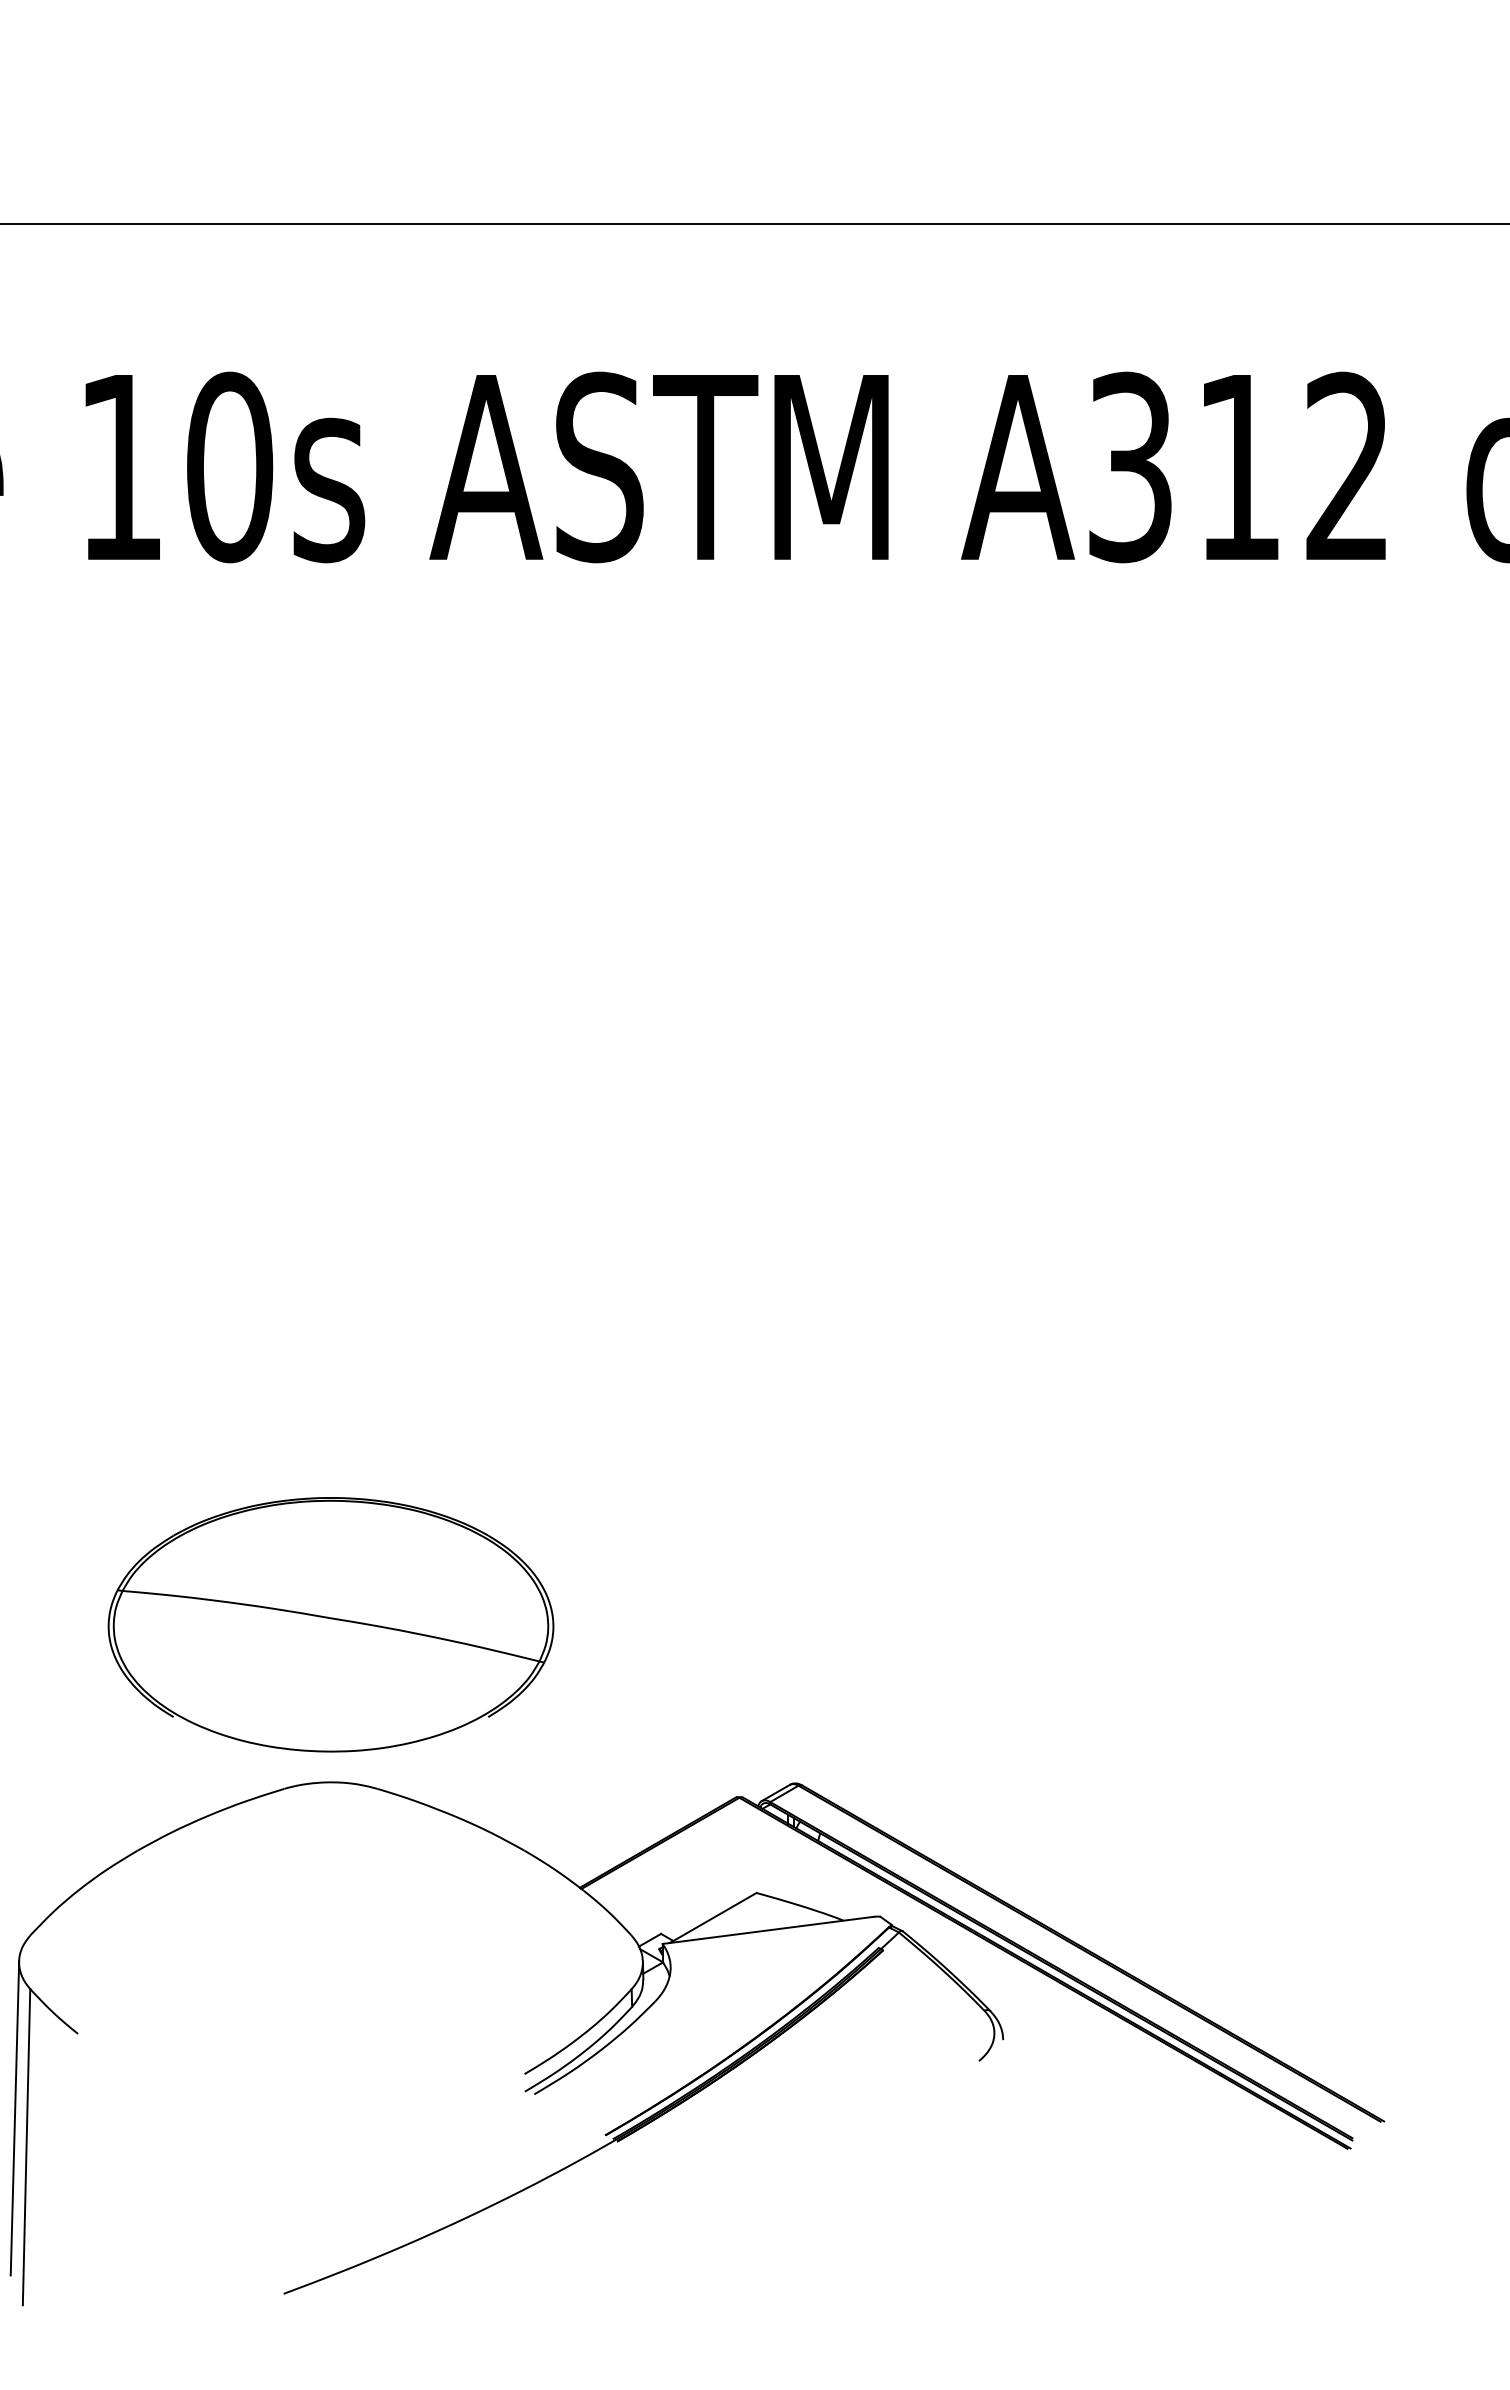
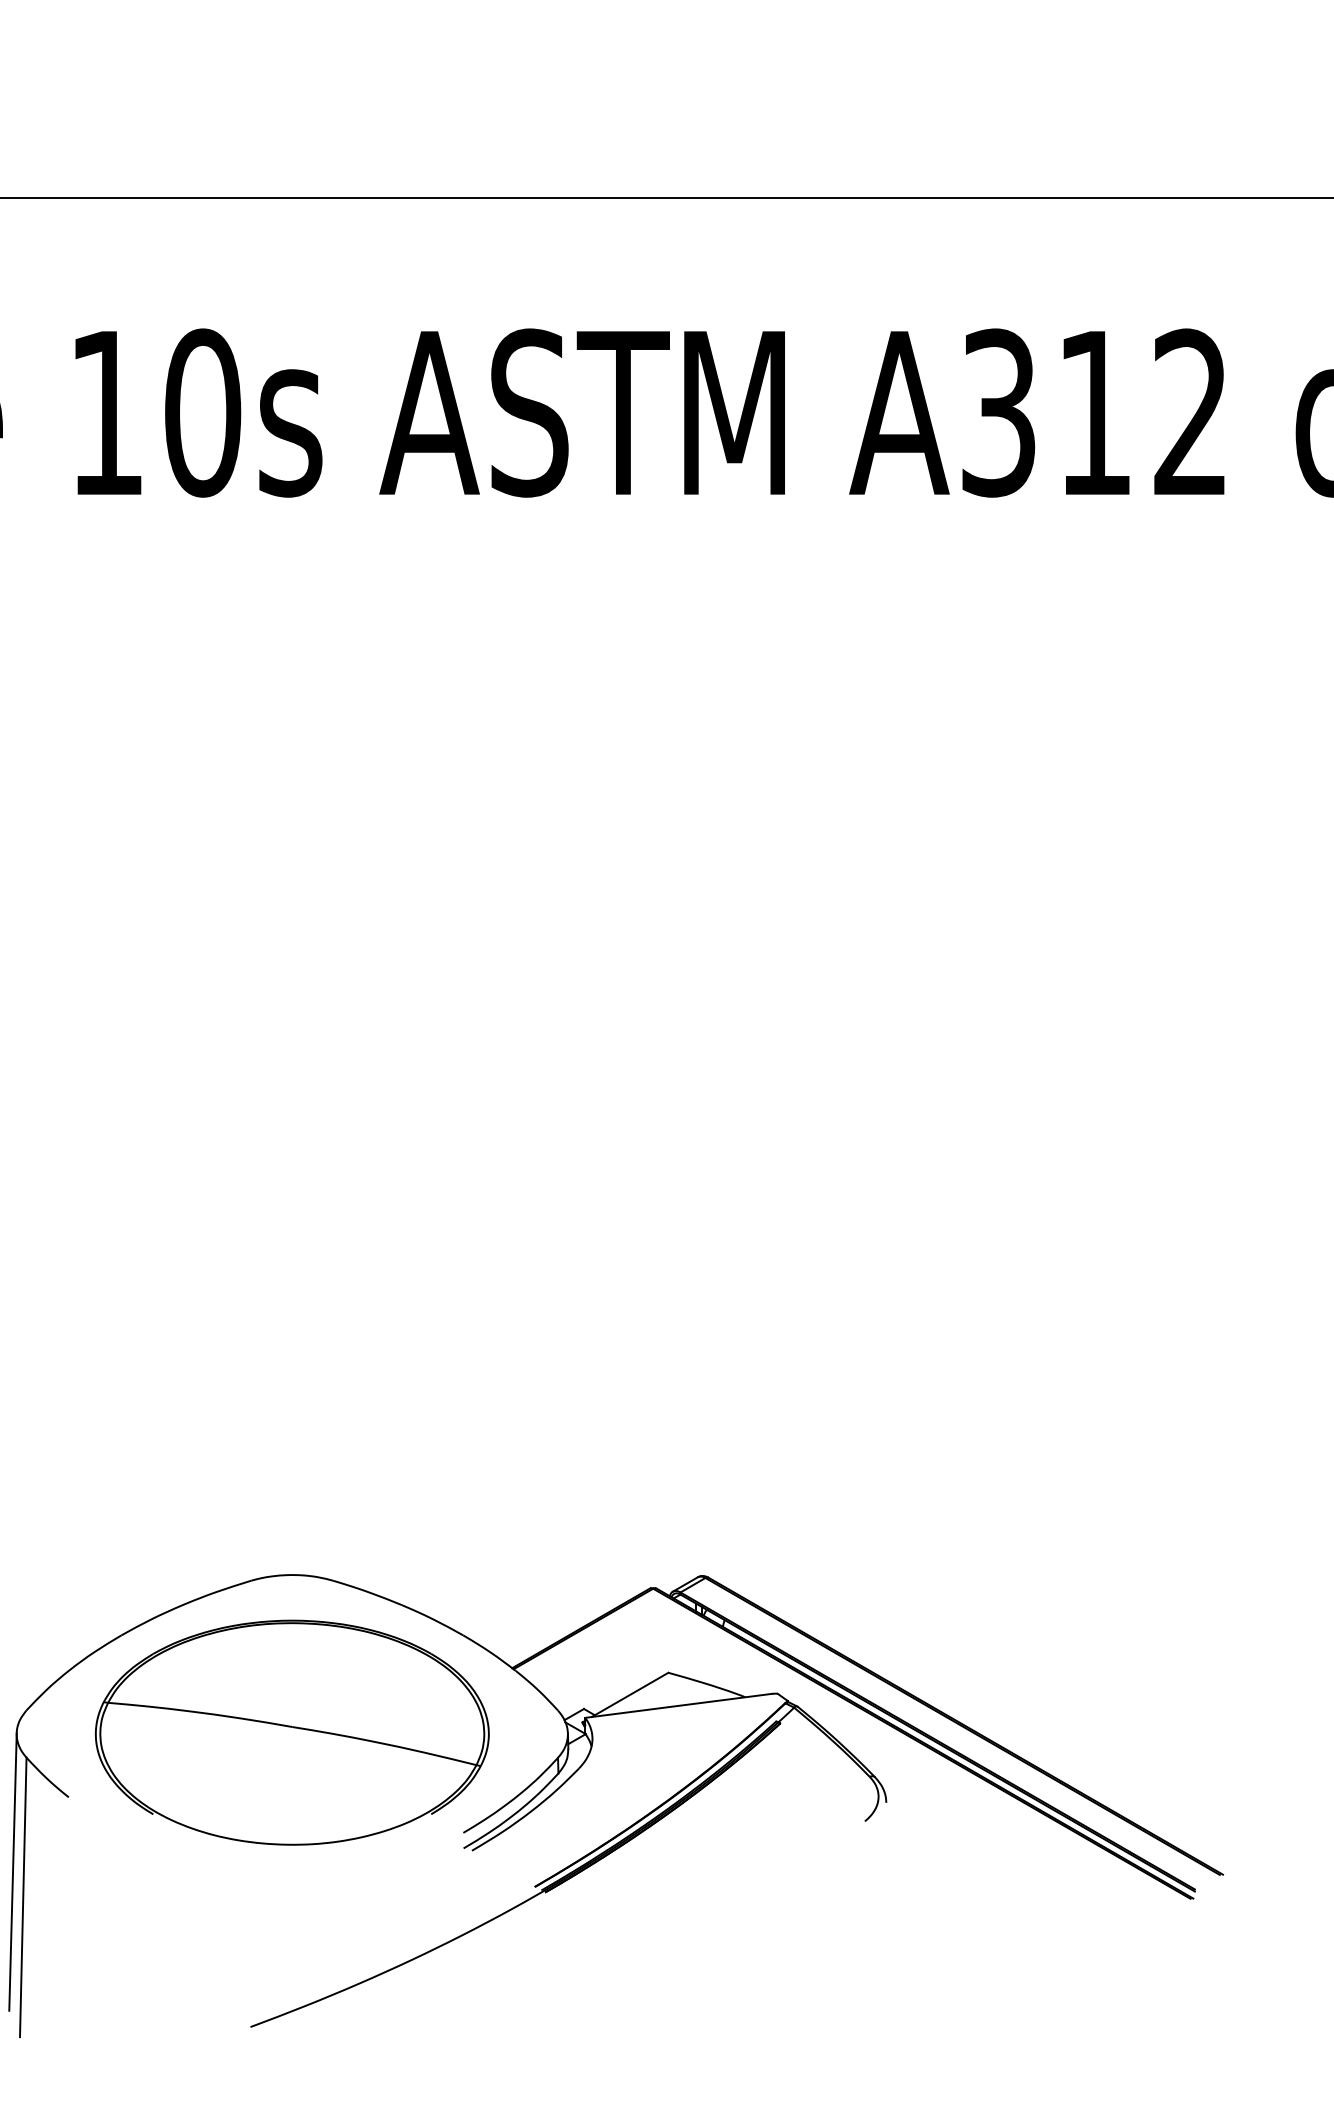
part: (330, 1624) -> (291, 1732), moved

